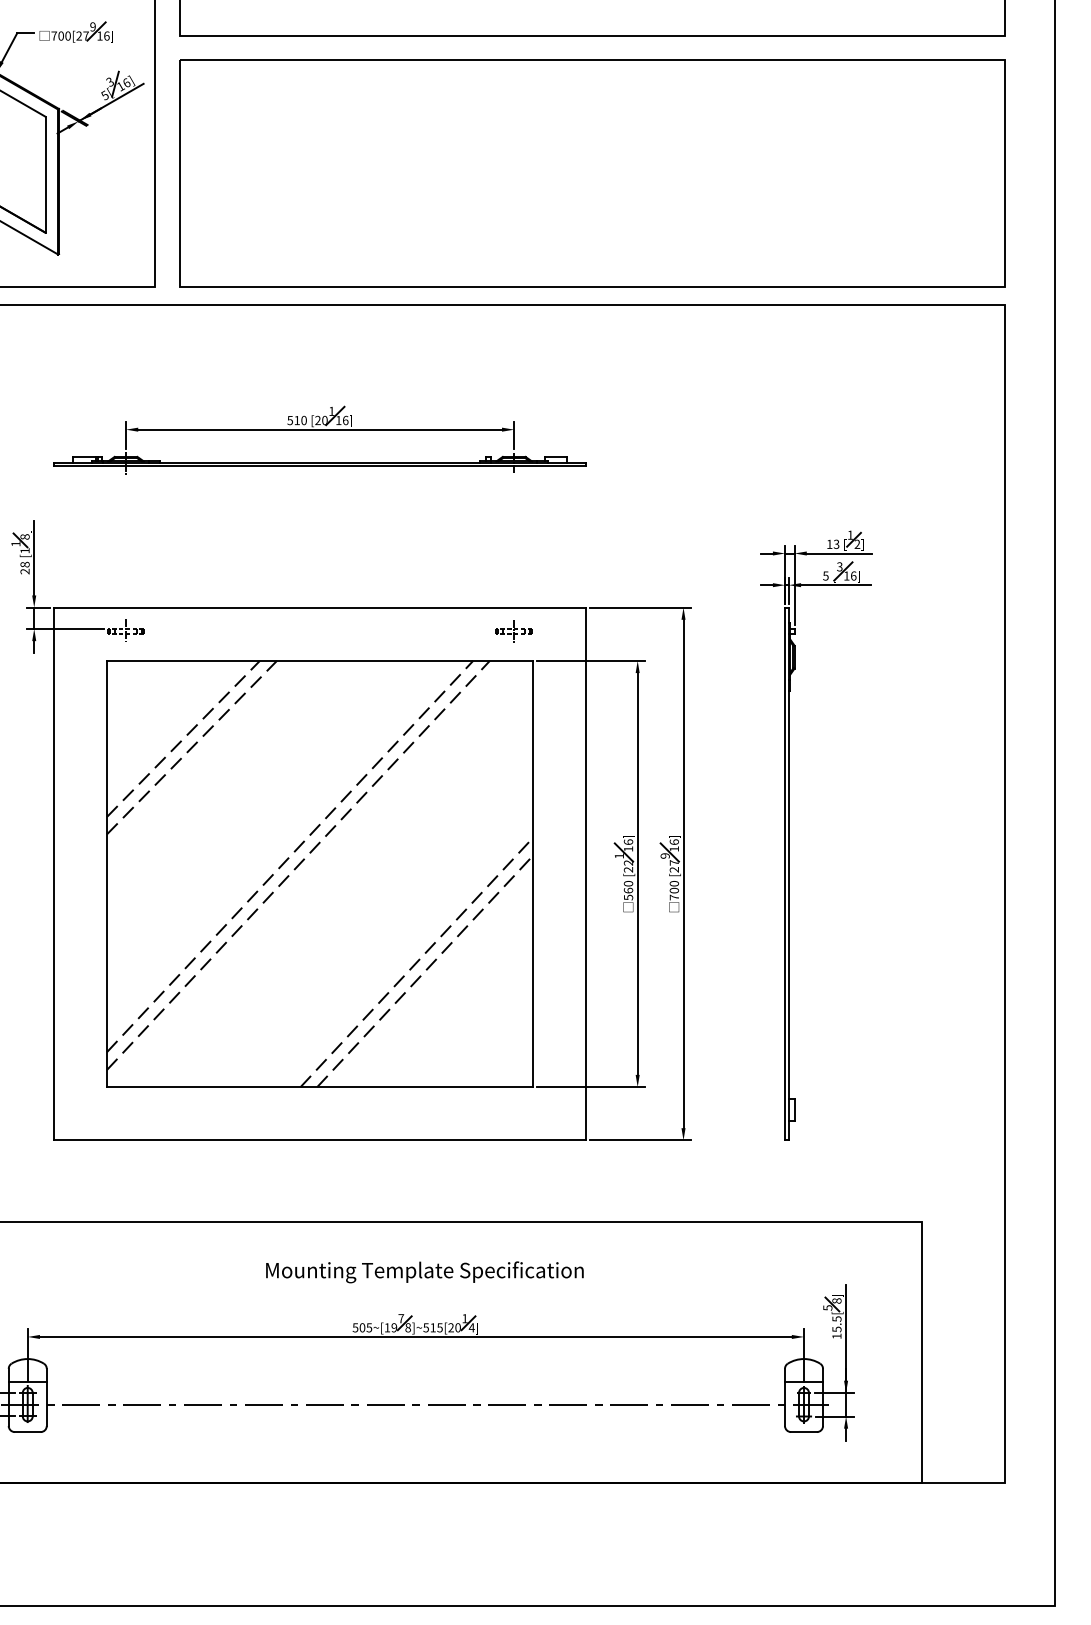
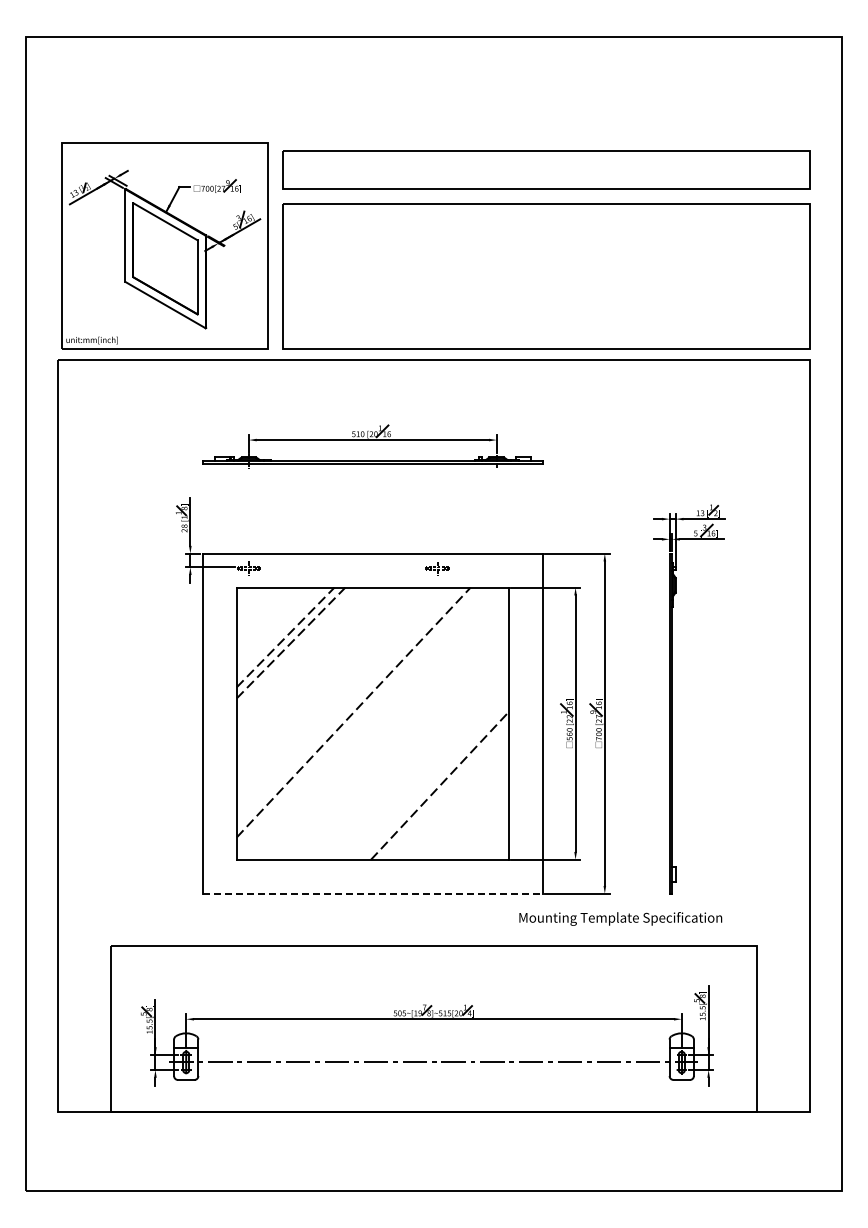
part: (513, 630) -> (437, 568), moved
line: (297, 864) -> (358, 717), removed
line: (416, 961) -> (434, 779), removed
line: (321, 1139) -> (373, 893), solid -> dashed
text: (424, 1271) -> (620, 918), moved

